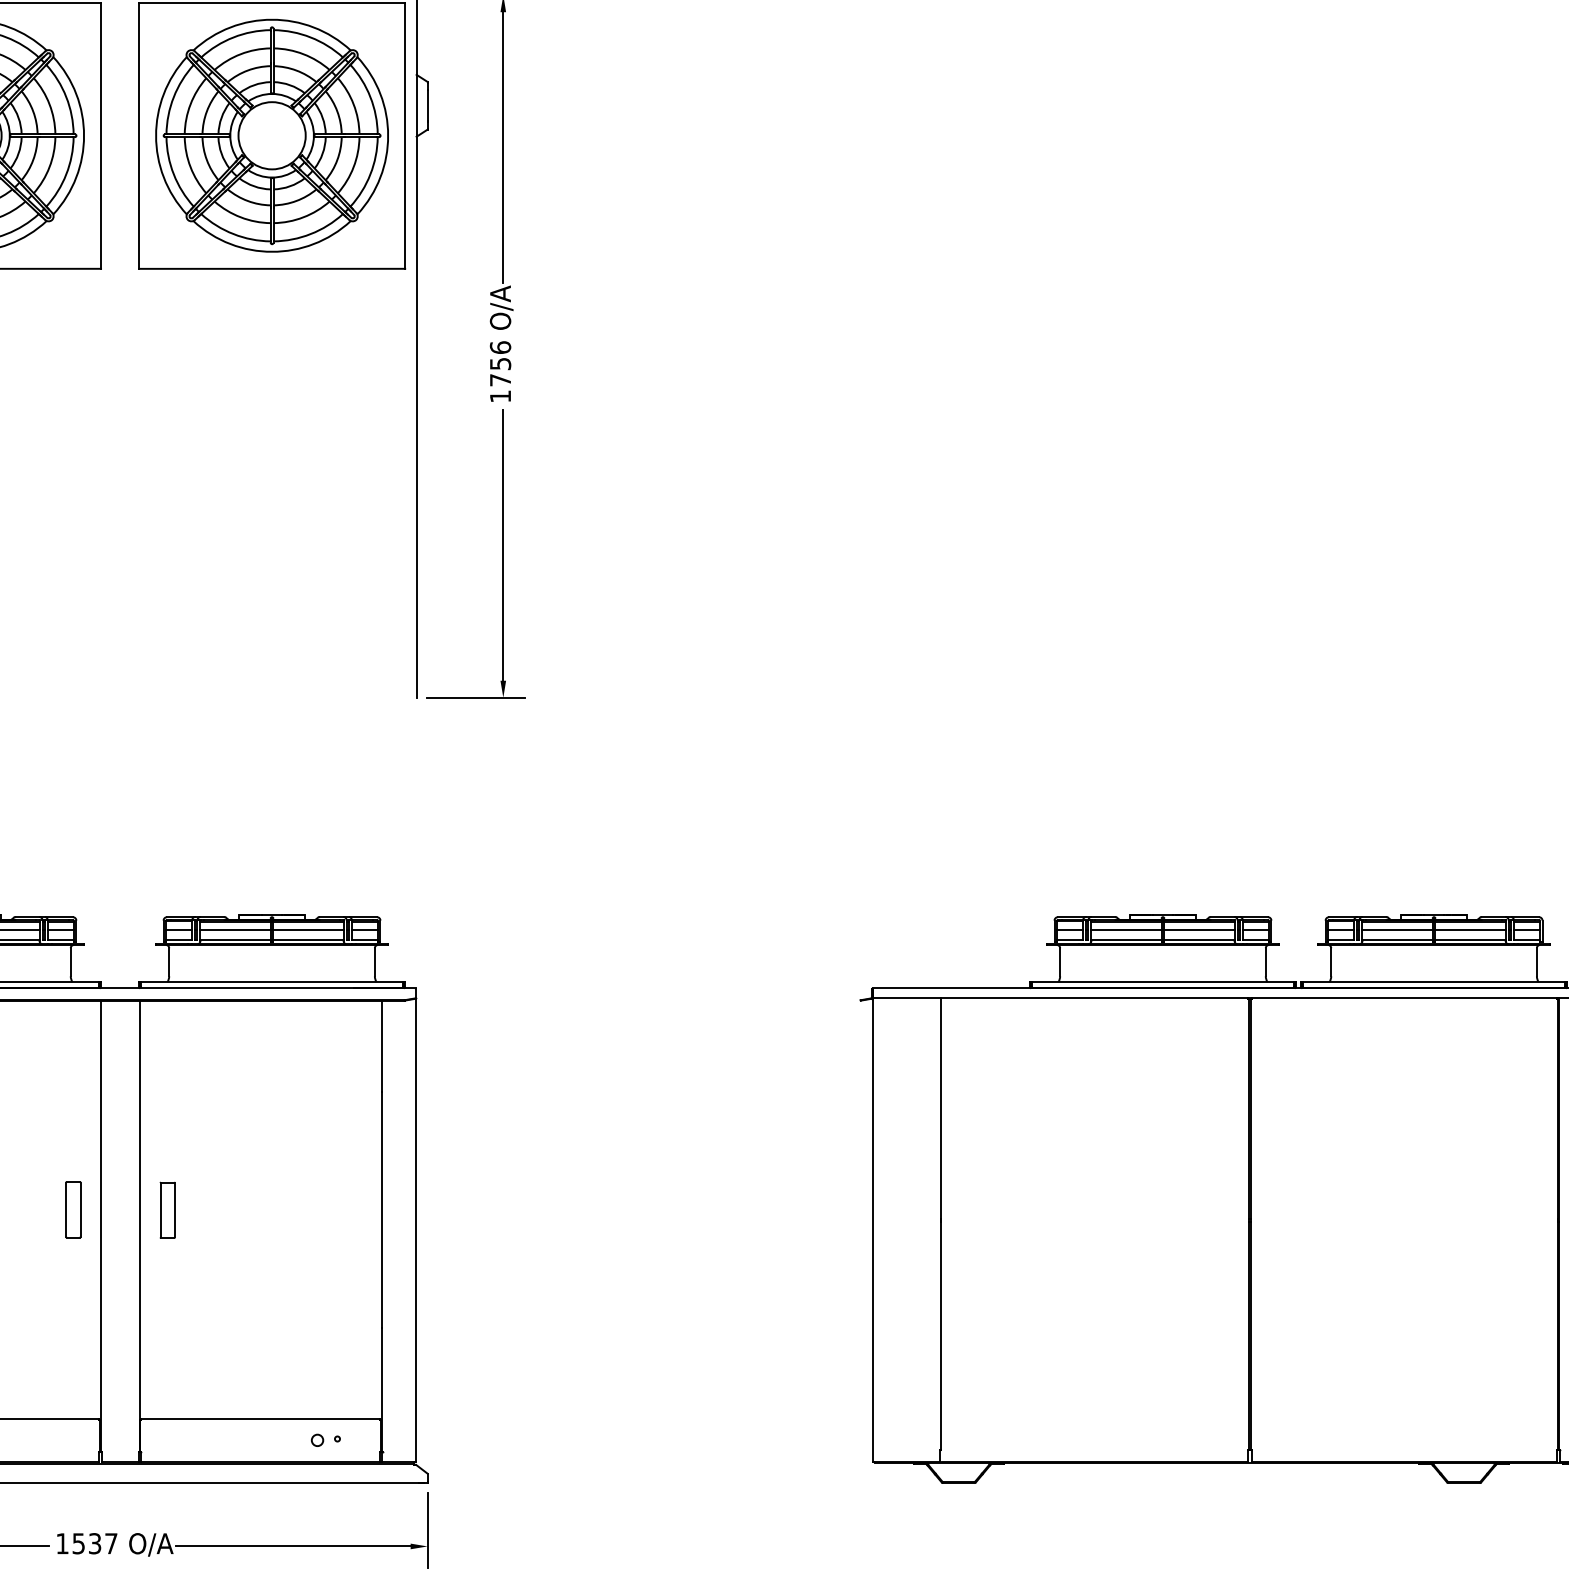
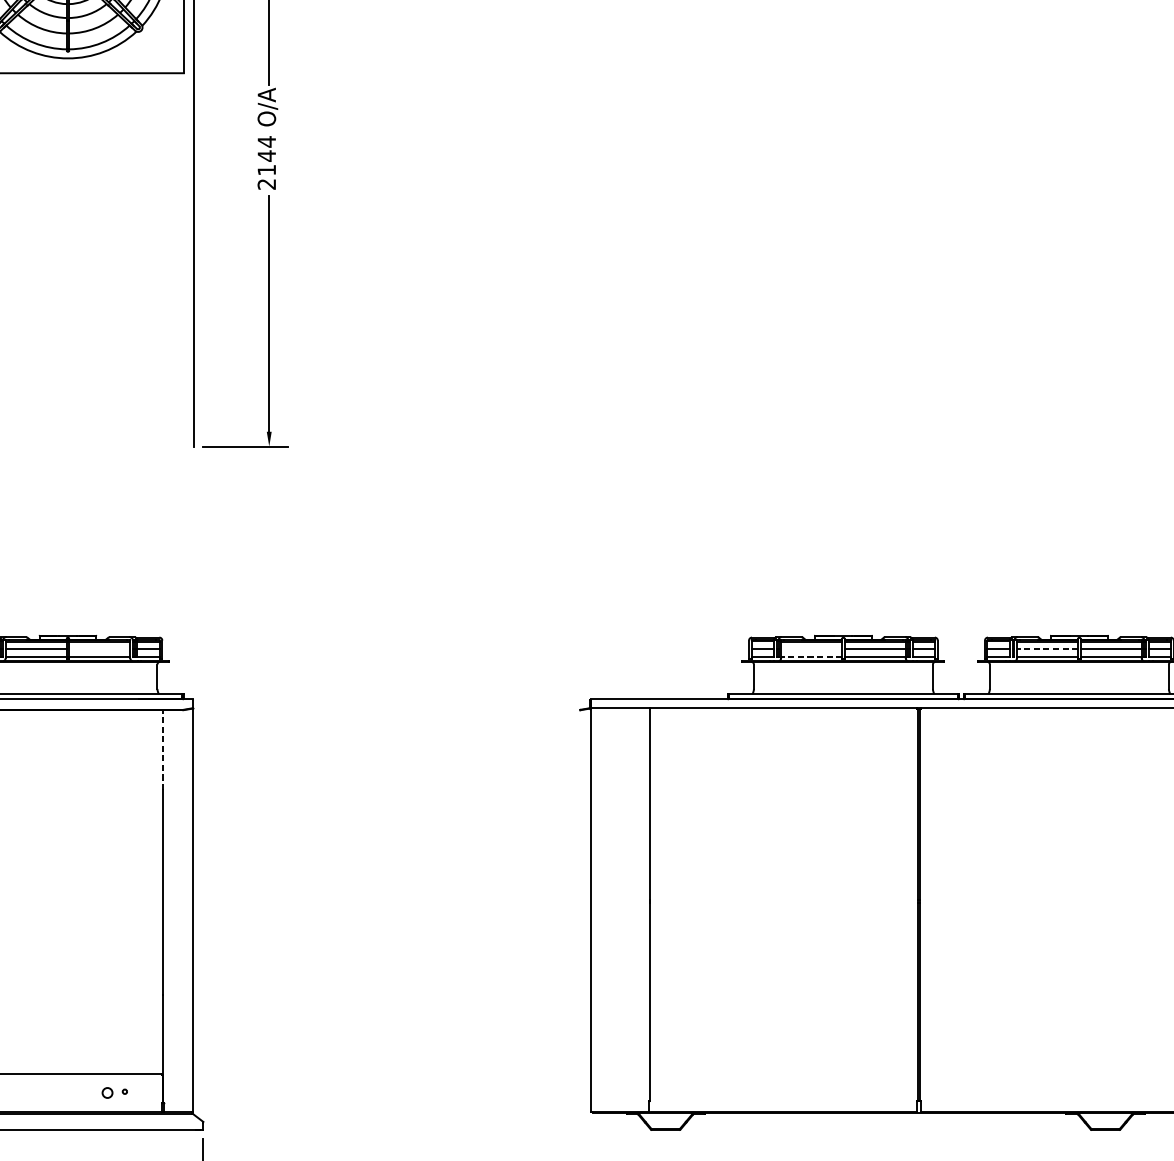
text: (500, 371) -> (266, 162), 1756 -> 2144
line: (308, 930) -> (99, 649), removed
line: (1126, 930) -> (811, 649), removed
line: (1397, 930) -> (1047, 649), solid -> dashed
line: (1125, 939) -> (810, 656), solid -> dashed
line: (381, 1046) -> (163, 750), solid -> dashed

